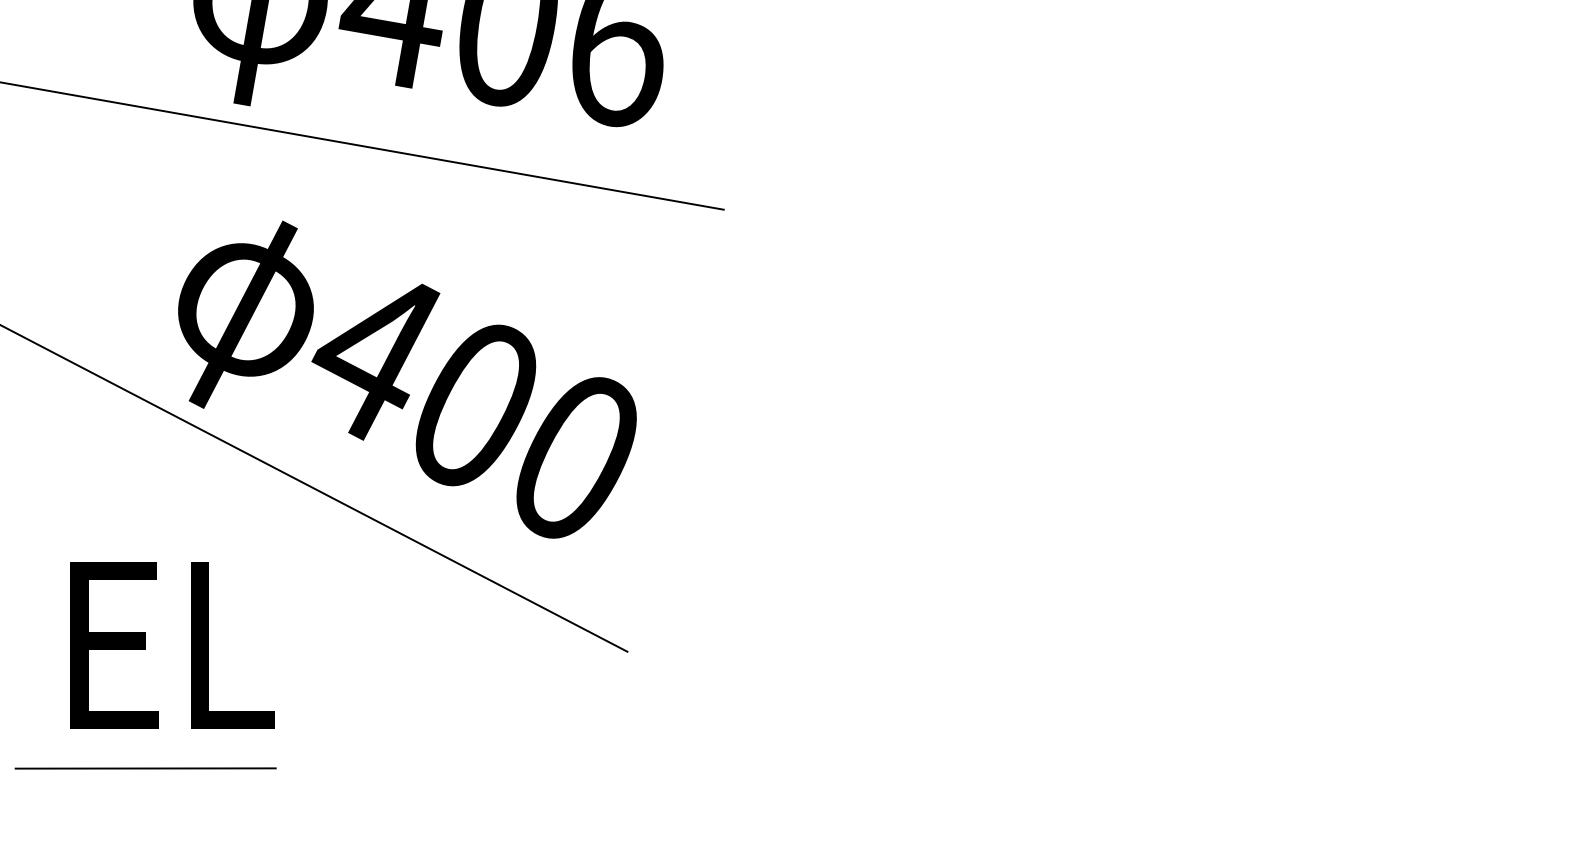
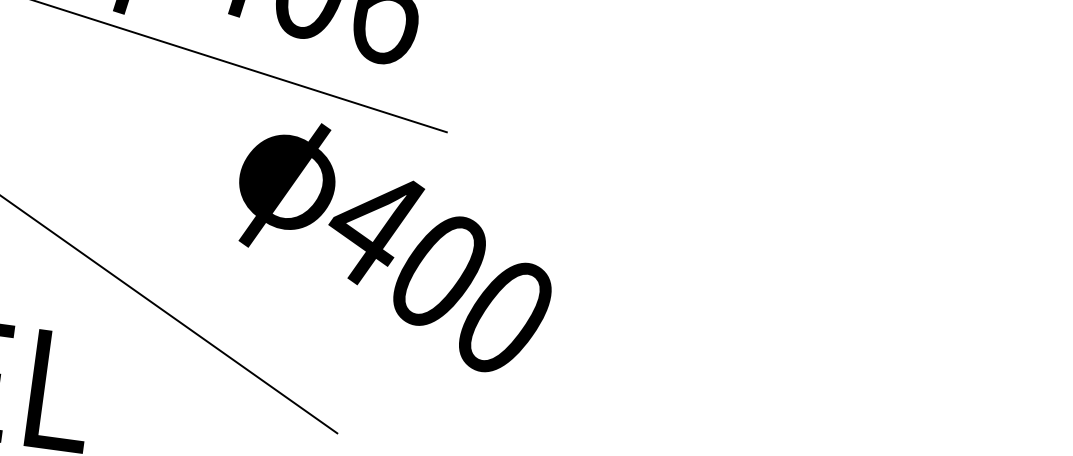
text: (407, 379) -> (394, 246), moved

